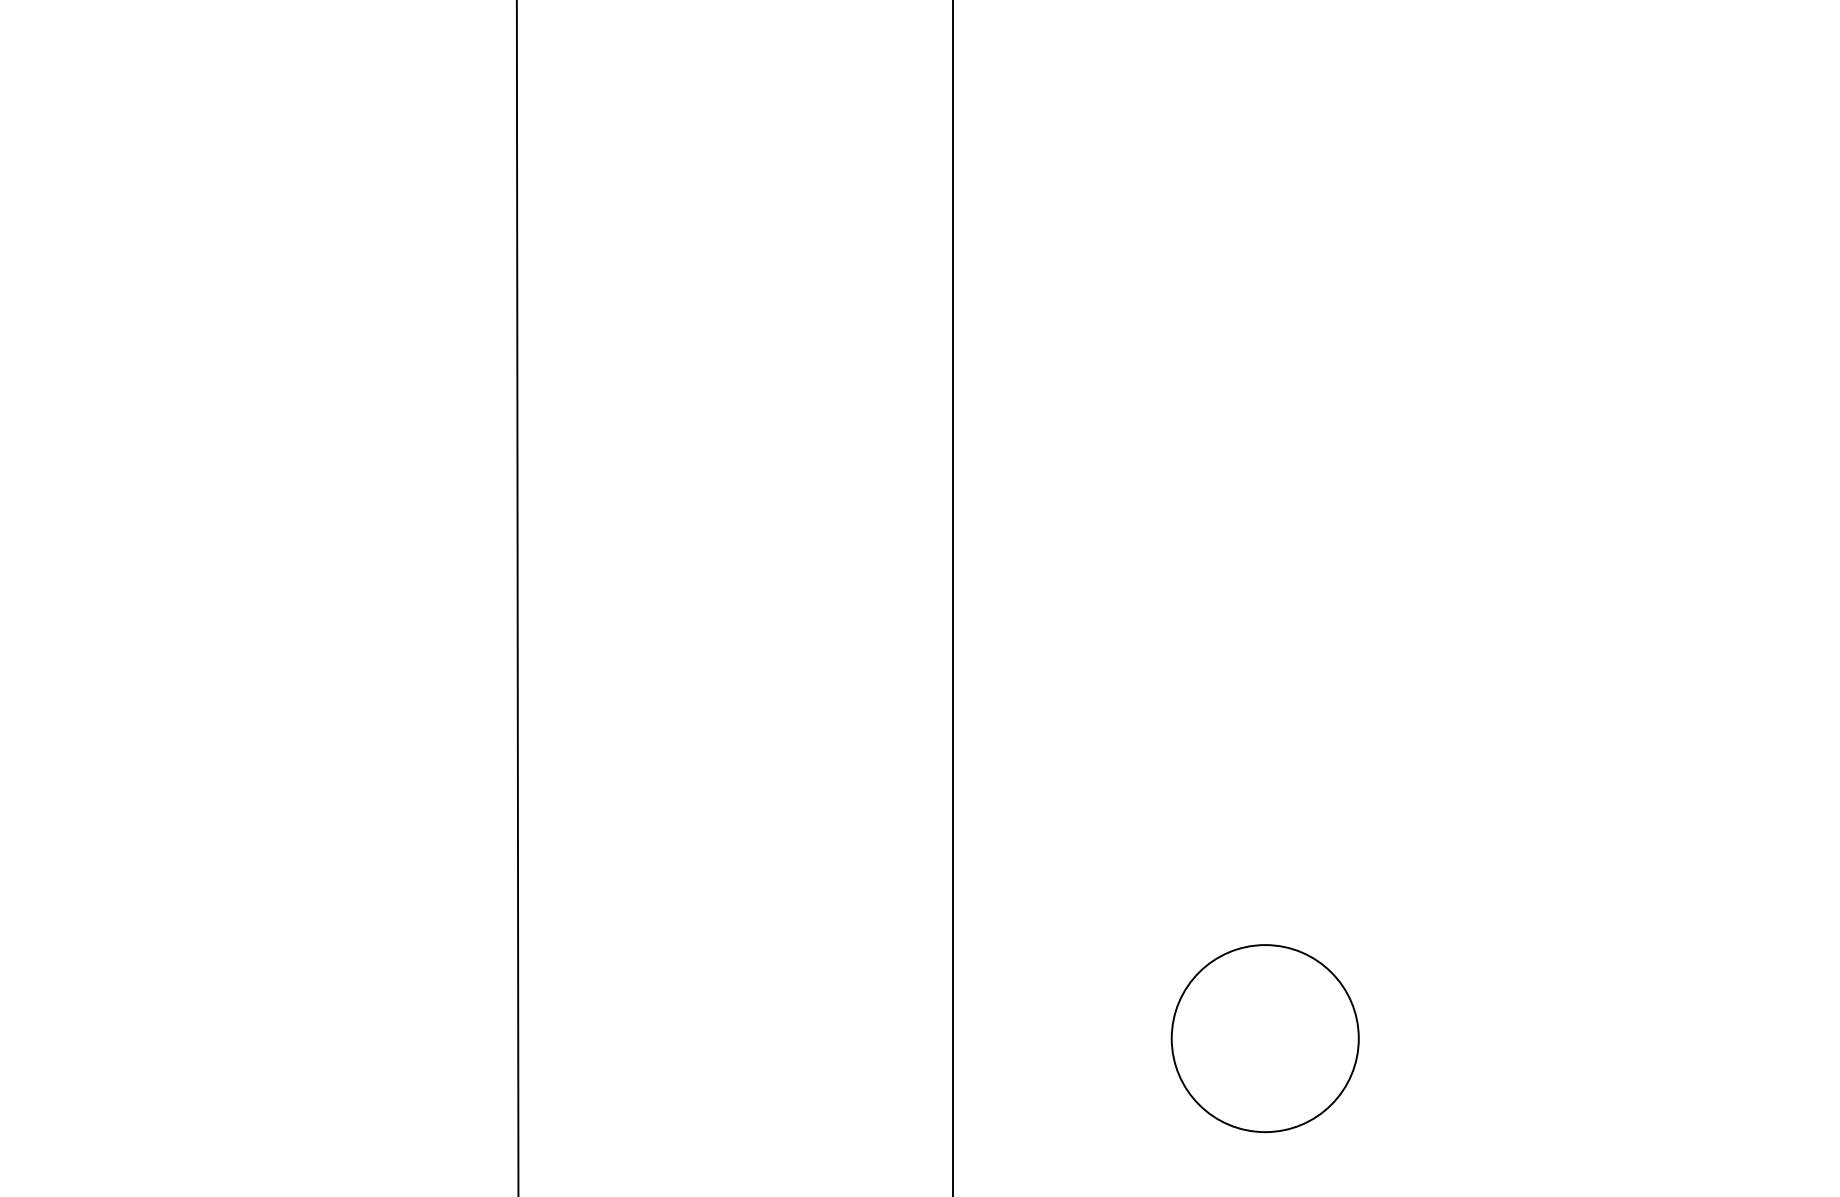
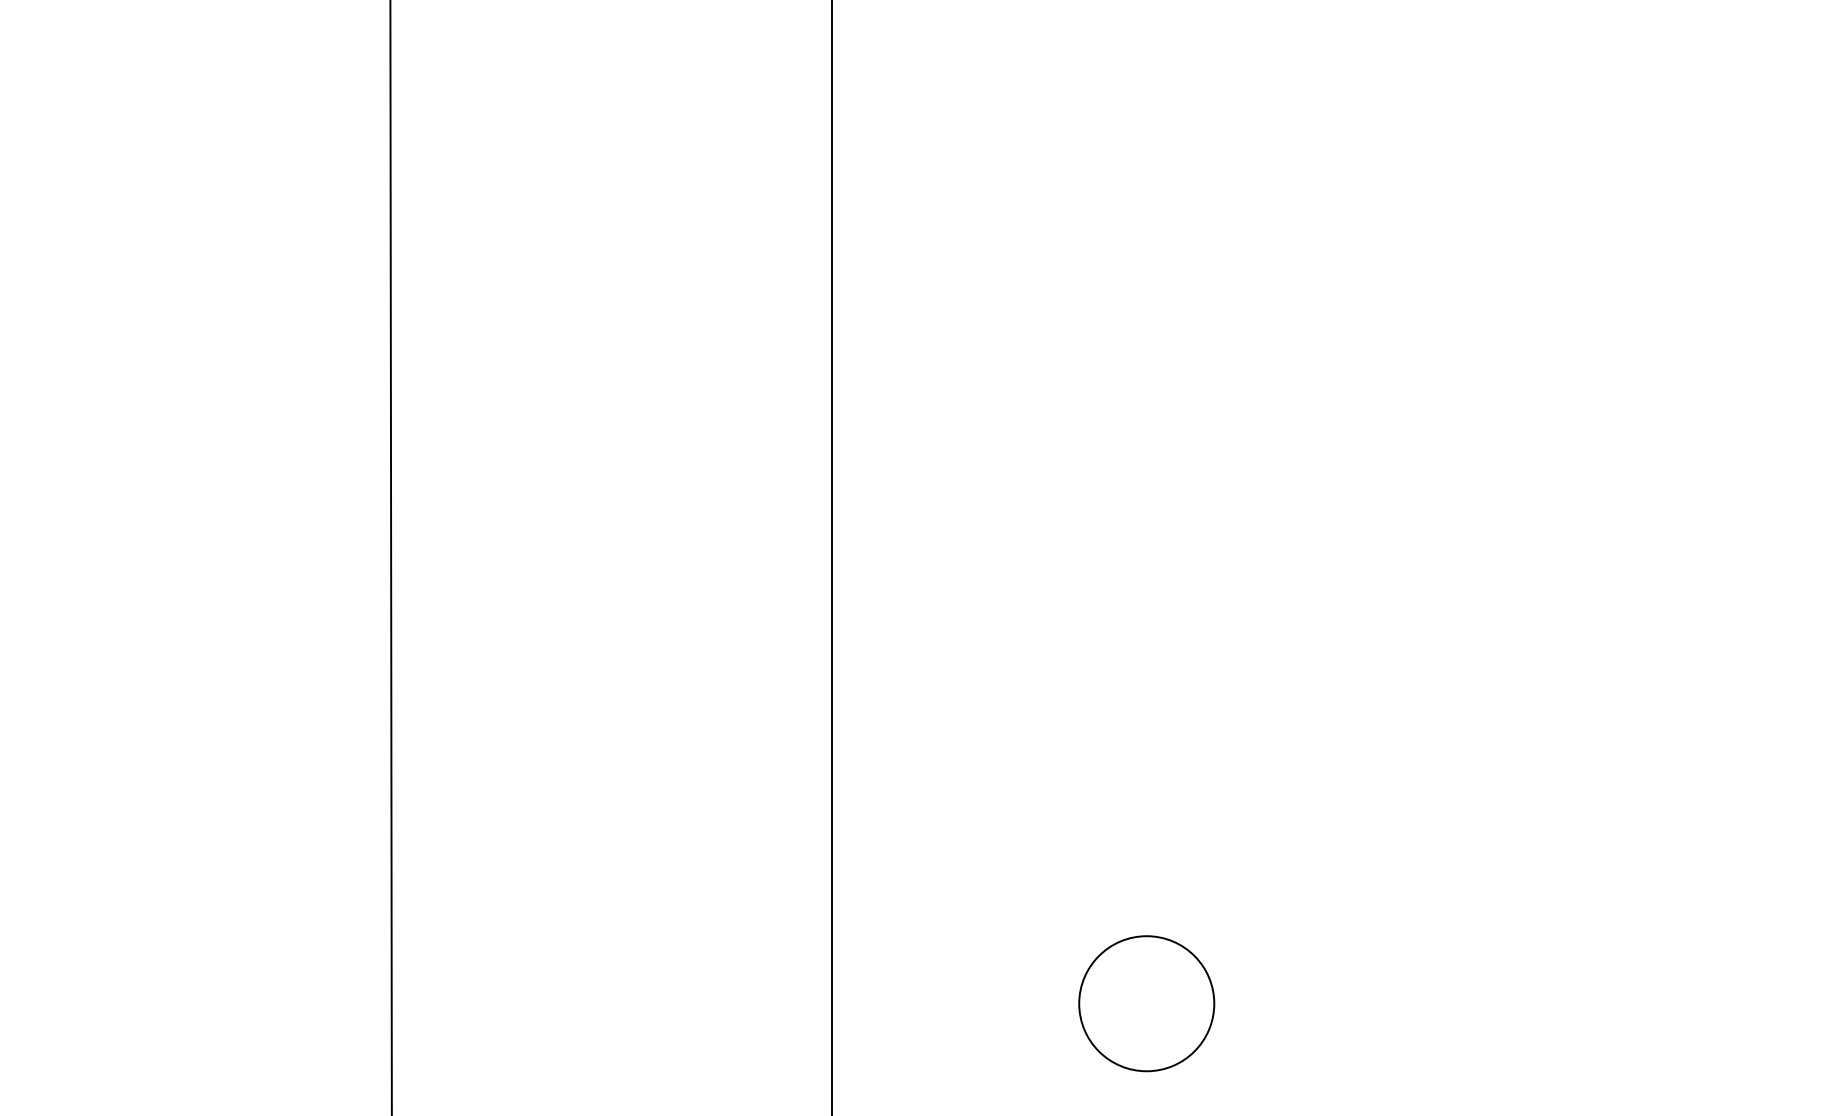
circle: (1264, 1038) -> (1146, 1003), size x0.71

